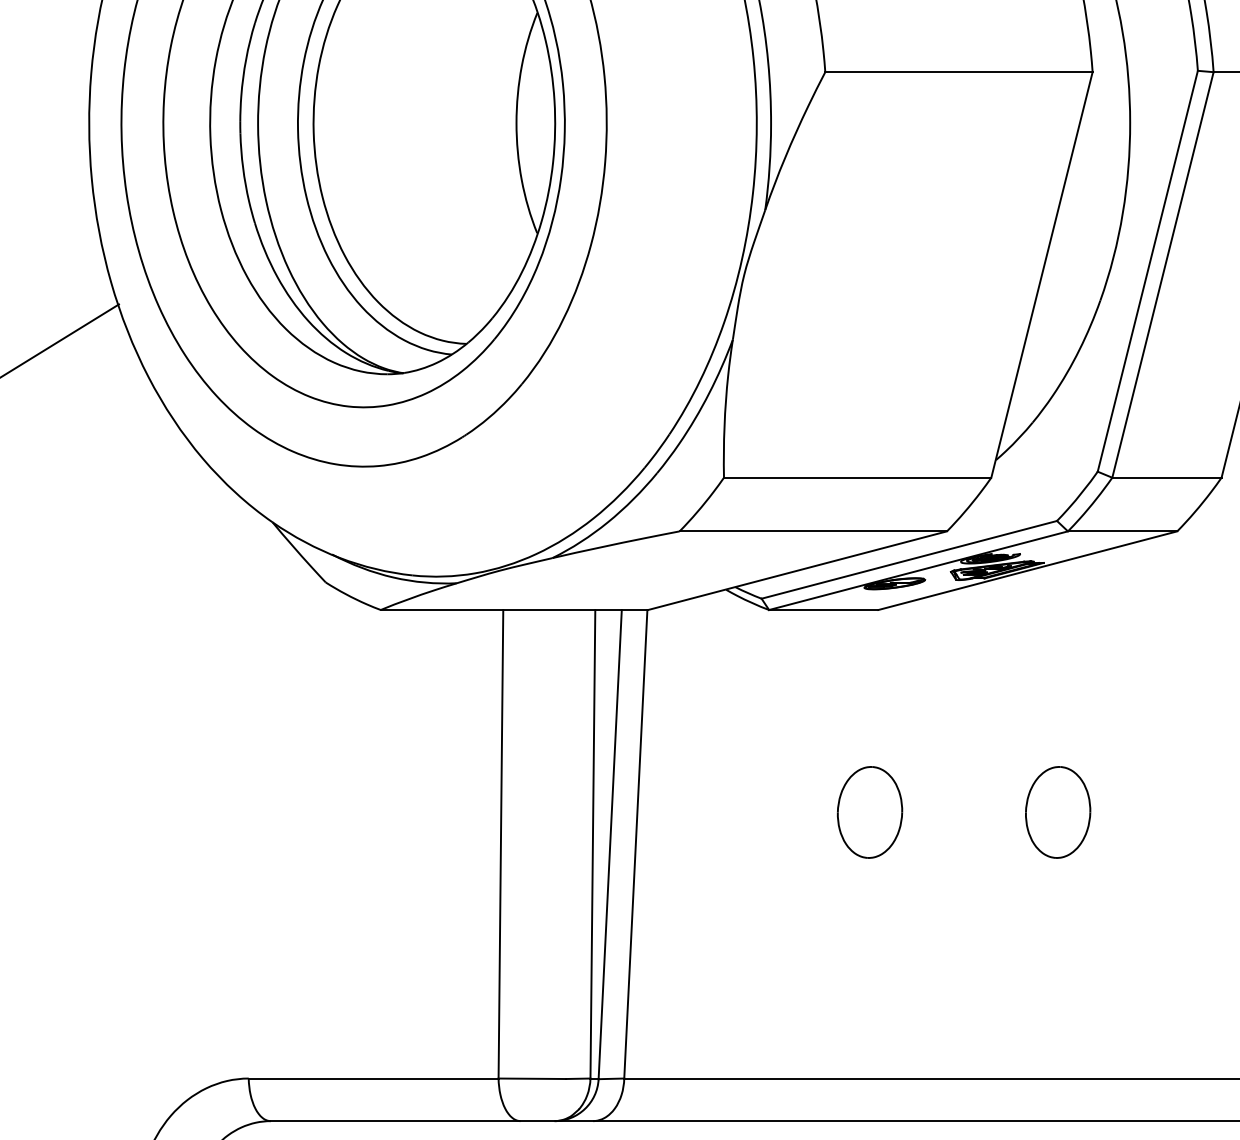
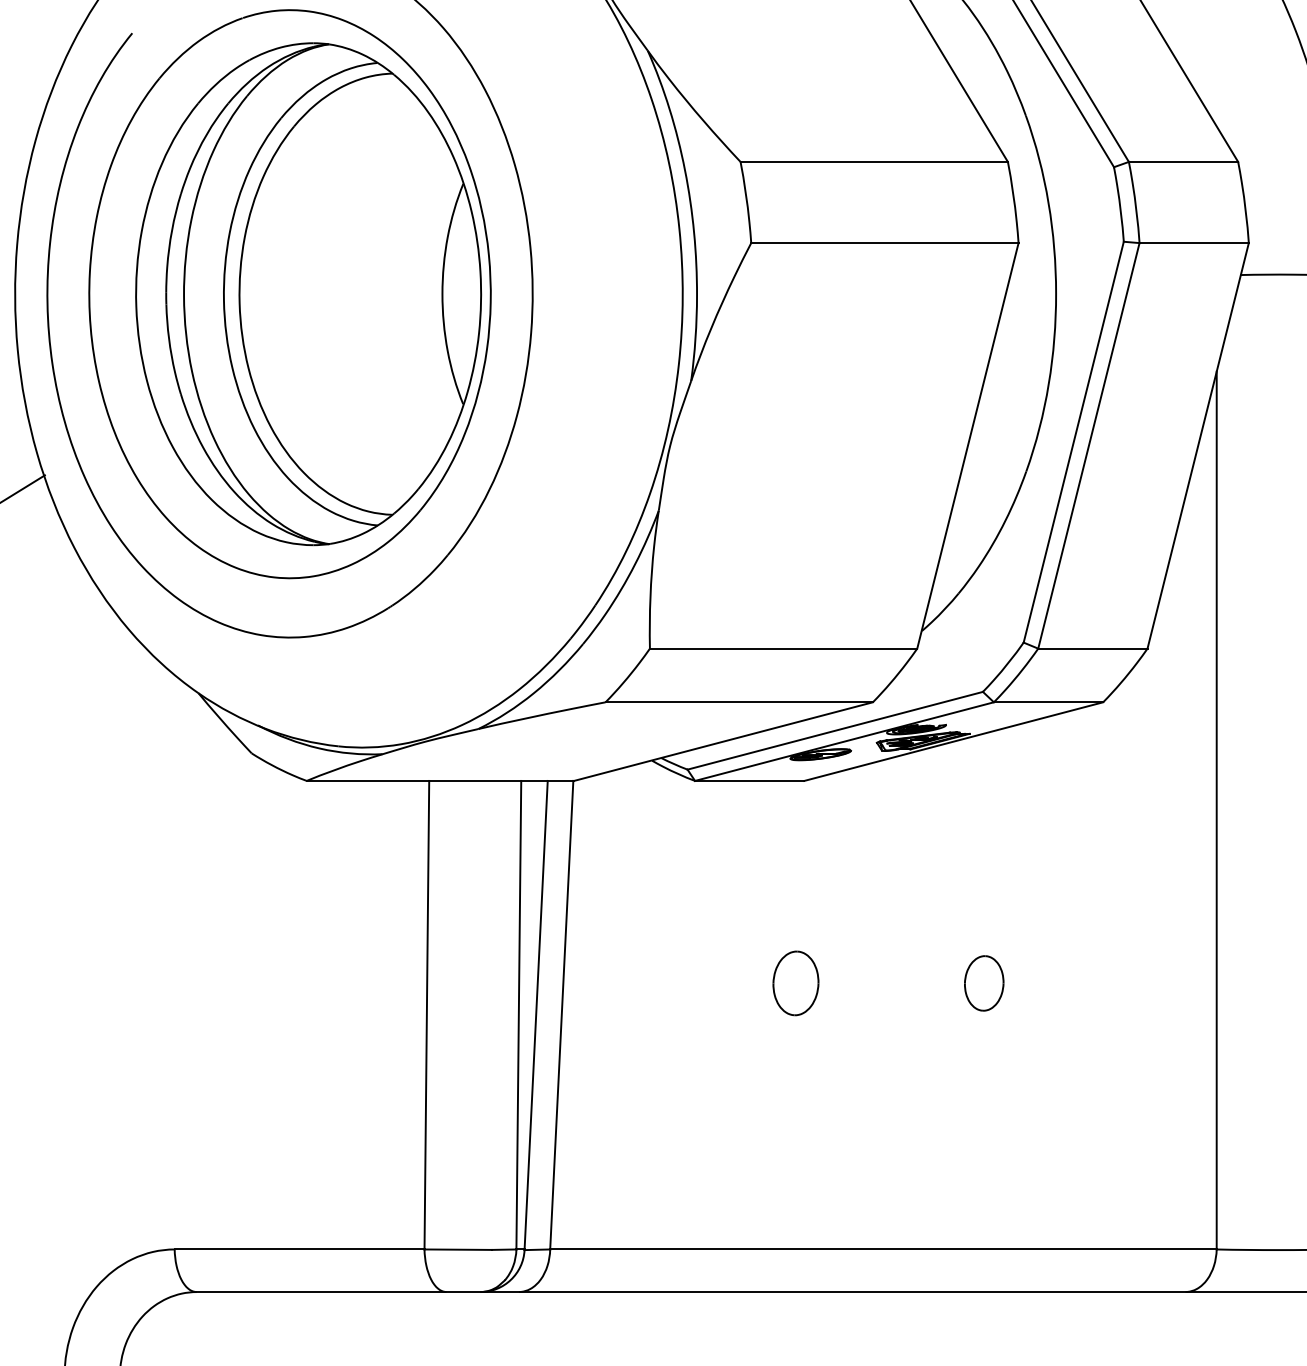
part: (869, 812) -> (795, 983), size x0.7
part: (1058, 812) -> (984, 983), size x0.6

